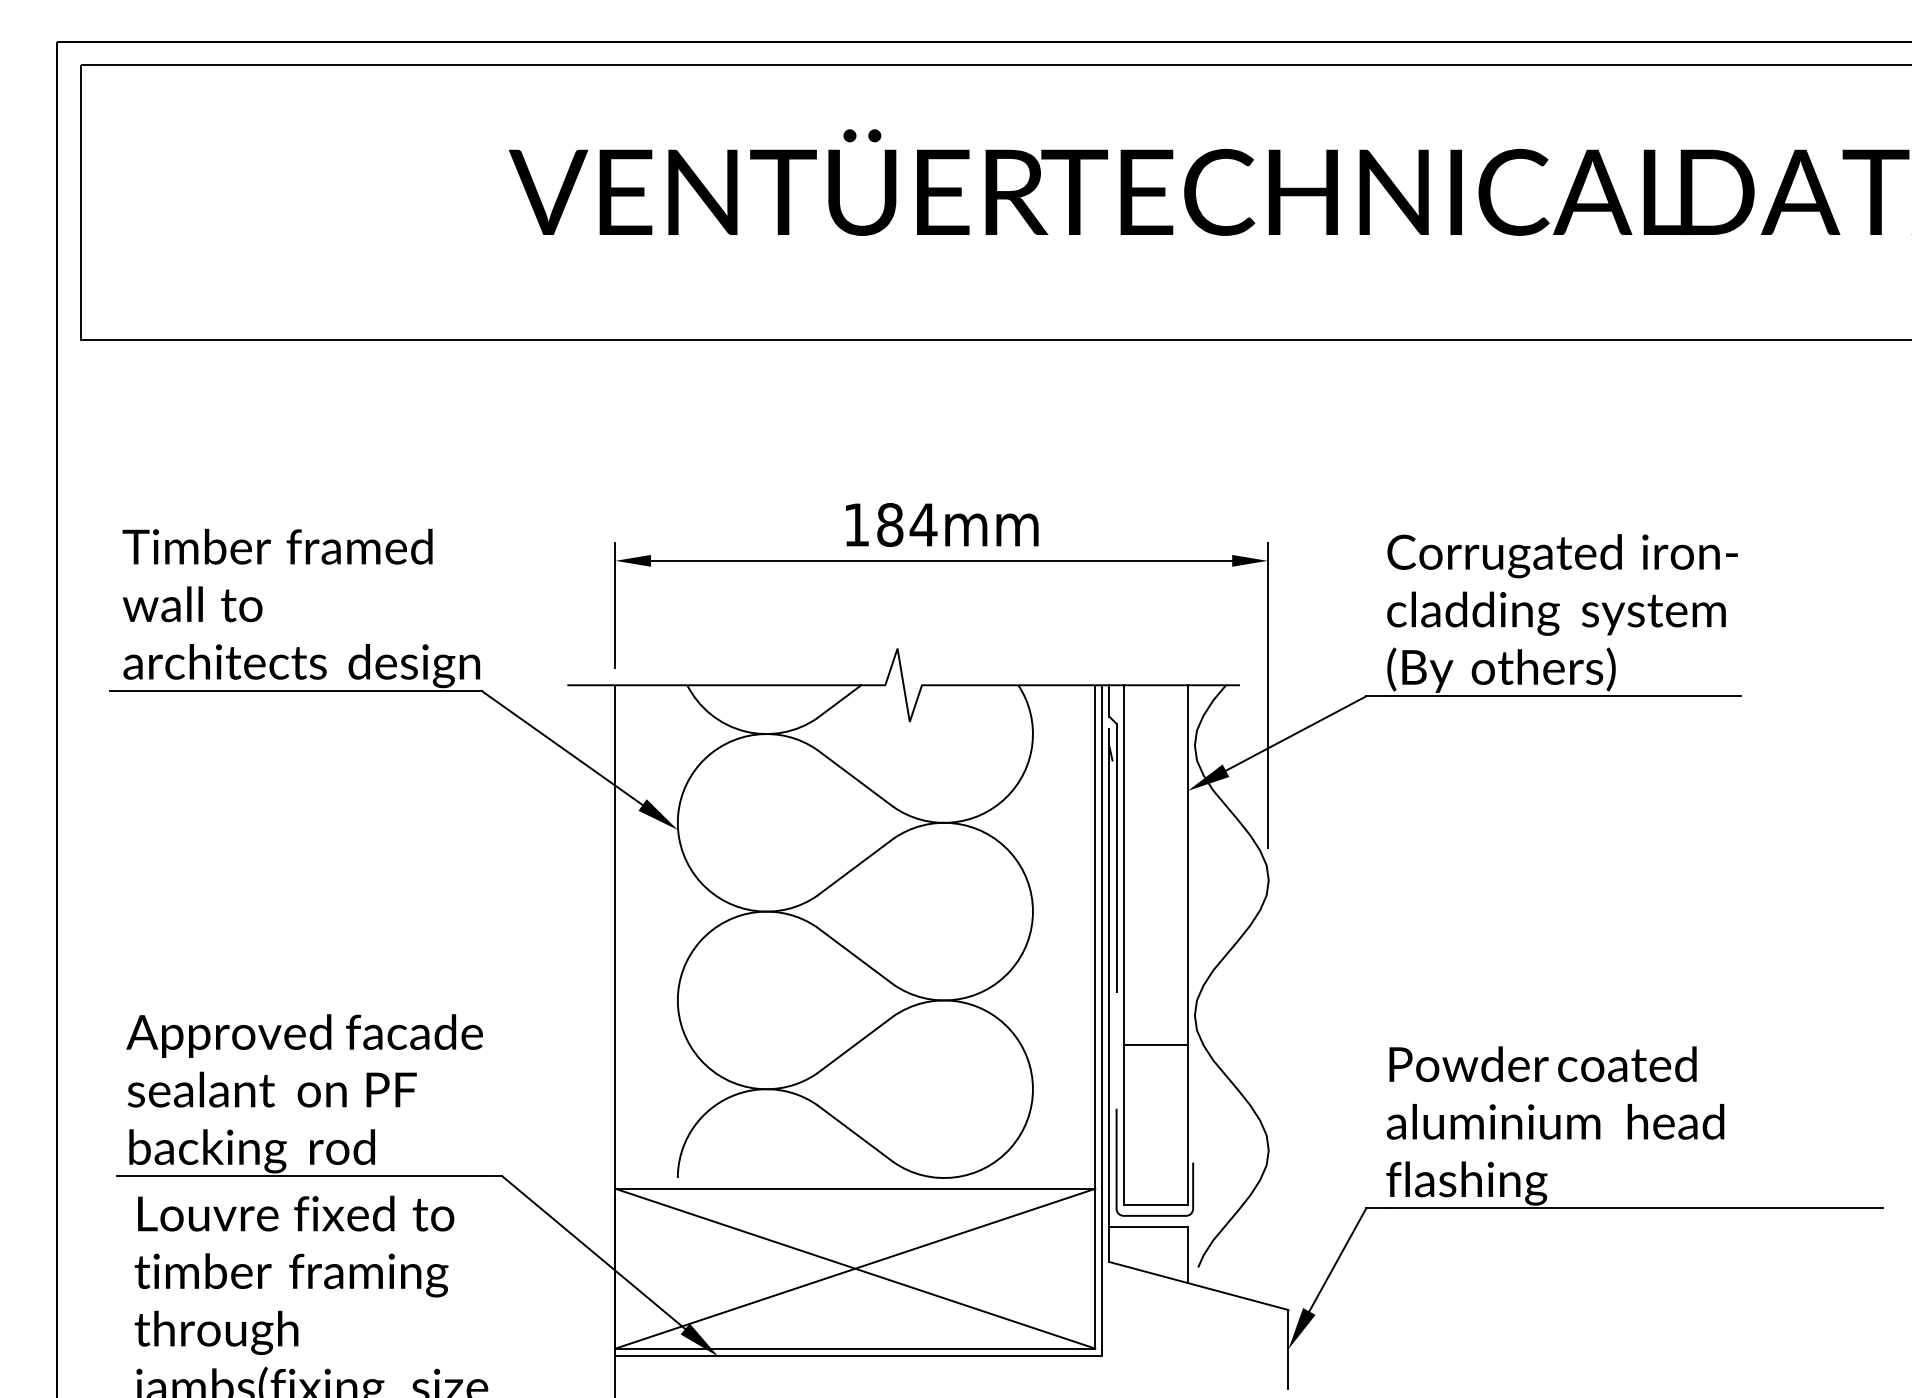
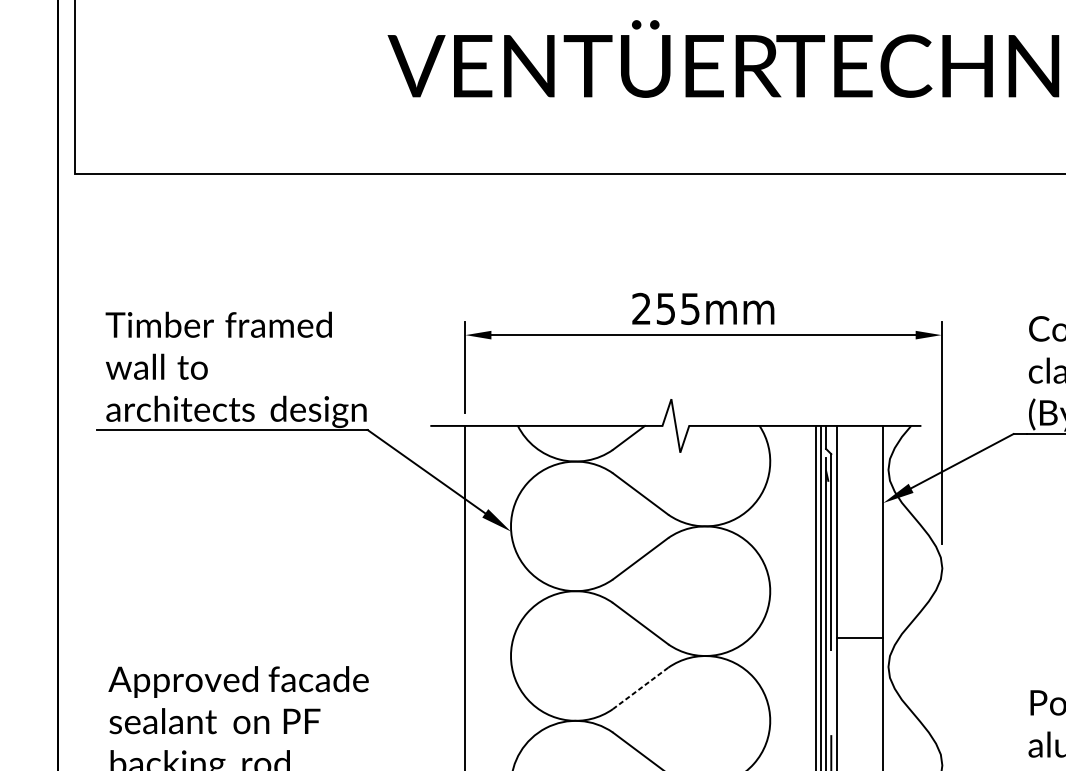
text: (890, 525) -> (666, 309), 184mm -> 255mm
line: (854, 1045) -> (639, 688), solid -> dashed
line: (1155, 1045) -> (859, 638), moved

